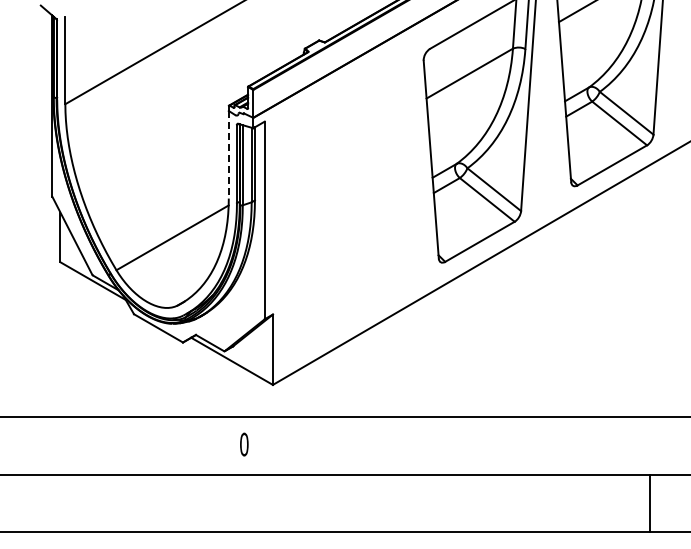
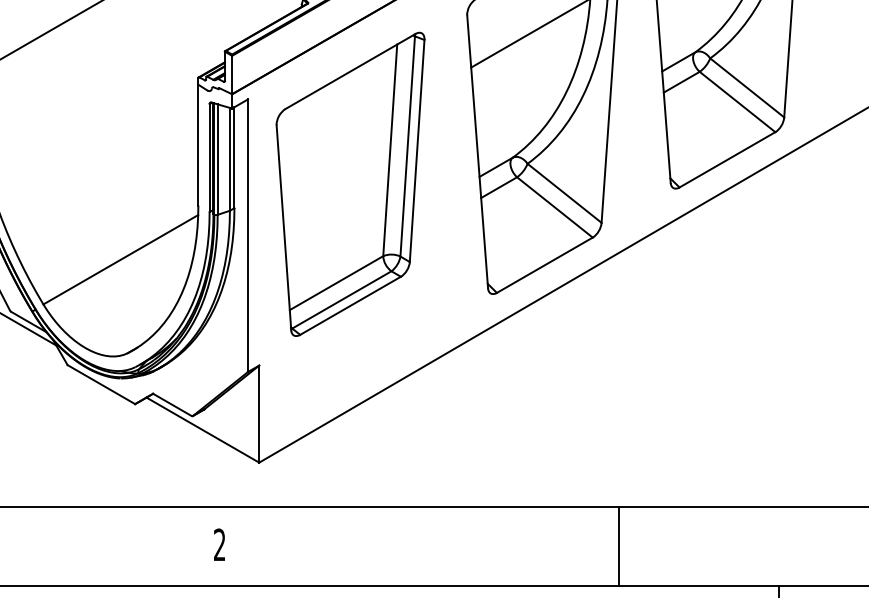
line: (228, 154) -> (197, 144), dashed -> solid
part: (338, 182) -> (349, 183), added
text: (244, 444) -> (220, 544), 0 -> 2
line: (534, 445) -> (620, 546), added

